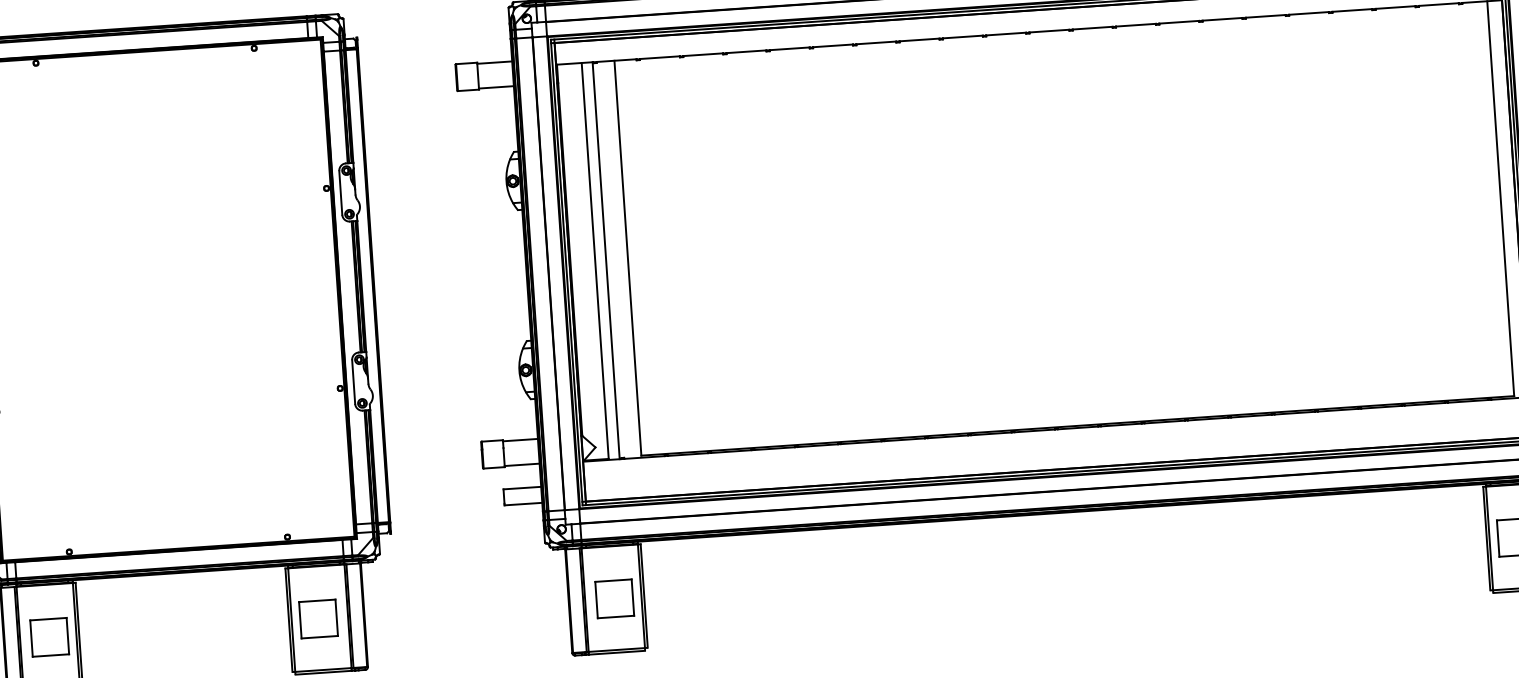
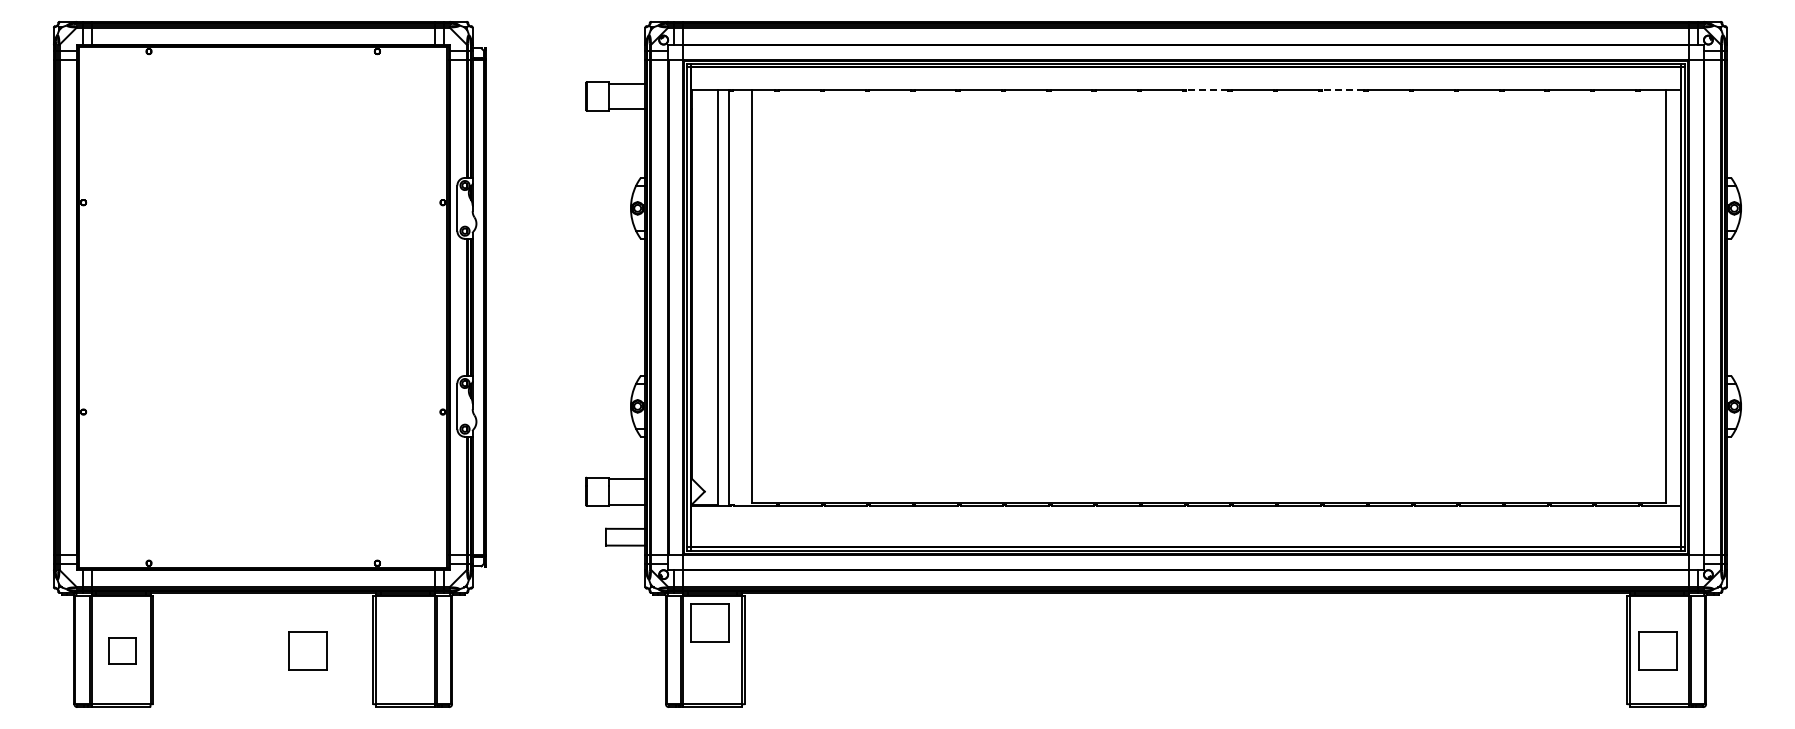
line: (1179, 22) -> (1343, 90), solid -> dashed
line: (1049, 31) -> (1207, 90), solid -> dashed
part: (614, 598) -> (709, 622), moved
part: (318, 618) -> (307, 650), moved
part: (49, 637) -> (122, 650), size x0.7

